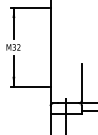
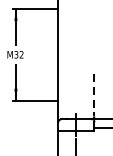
line: (81, 83) -> (94, 96), solid -> dashed

